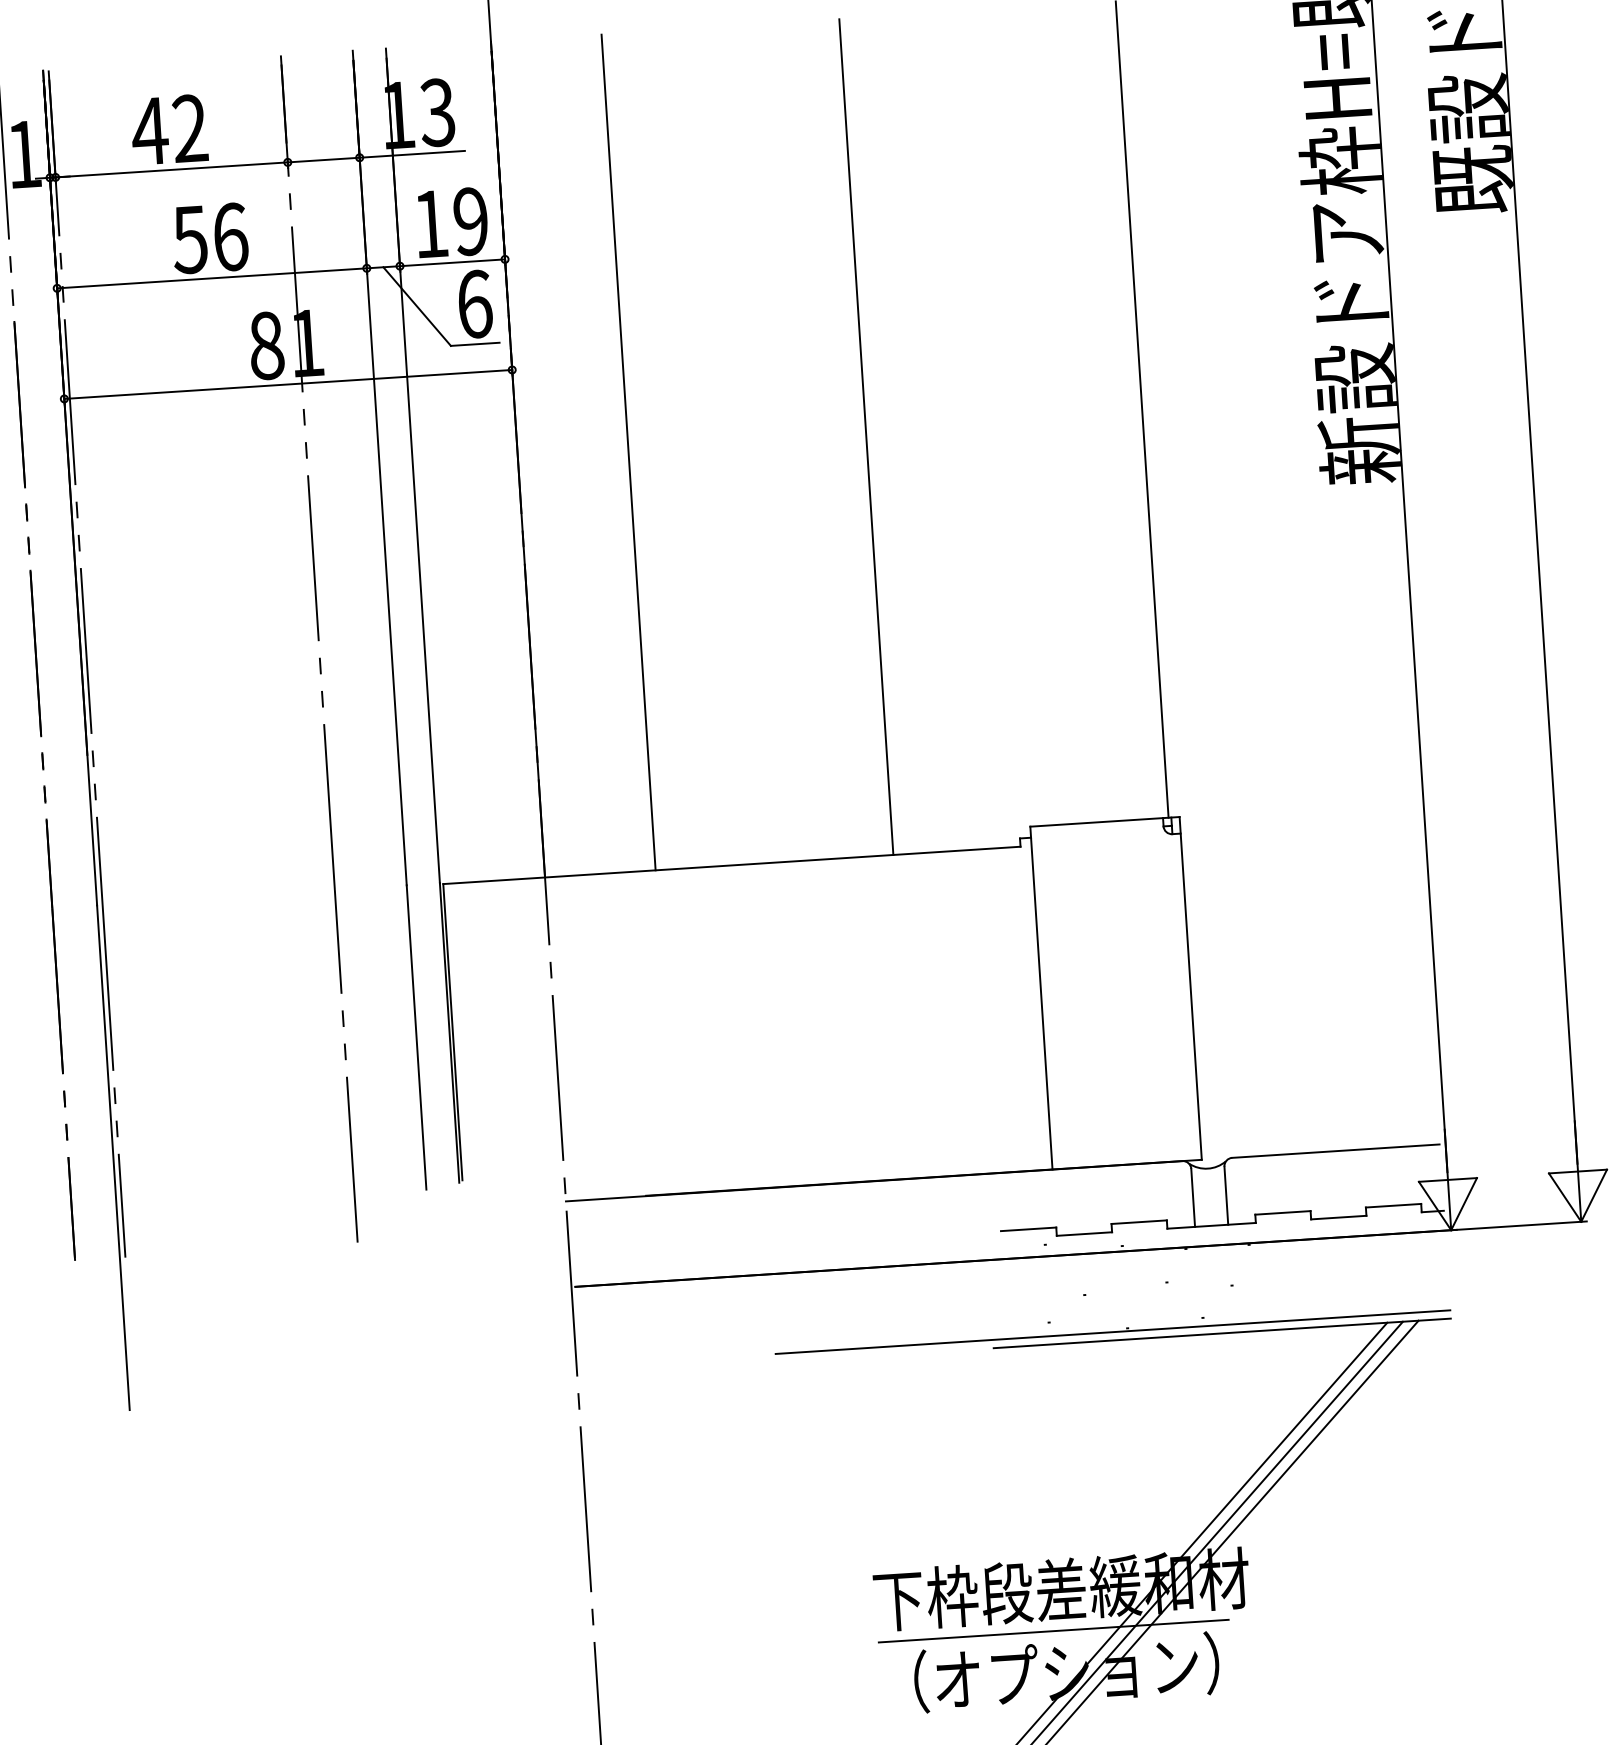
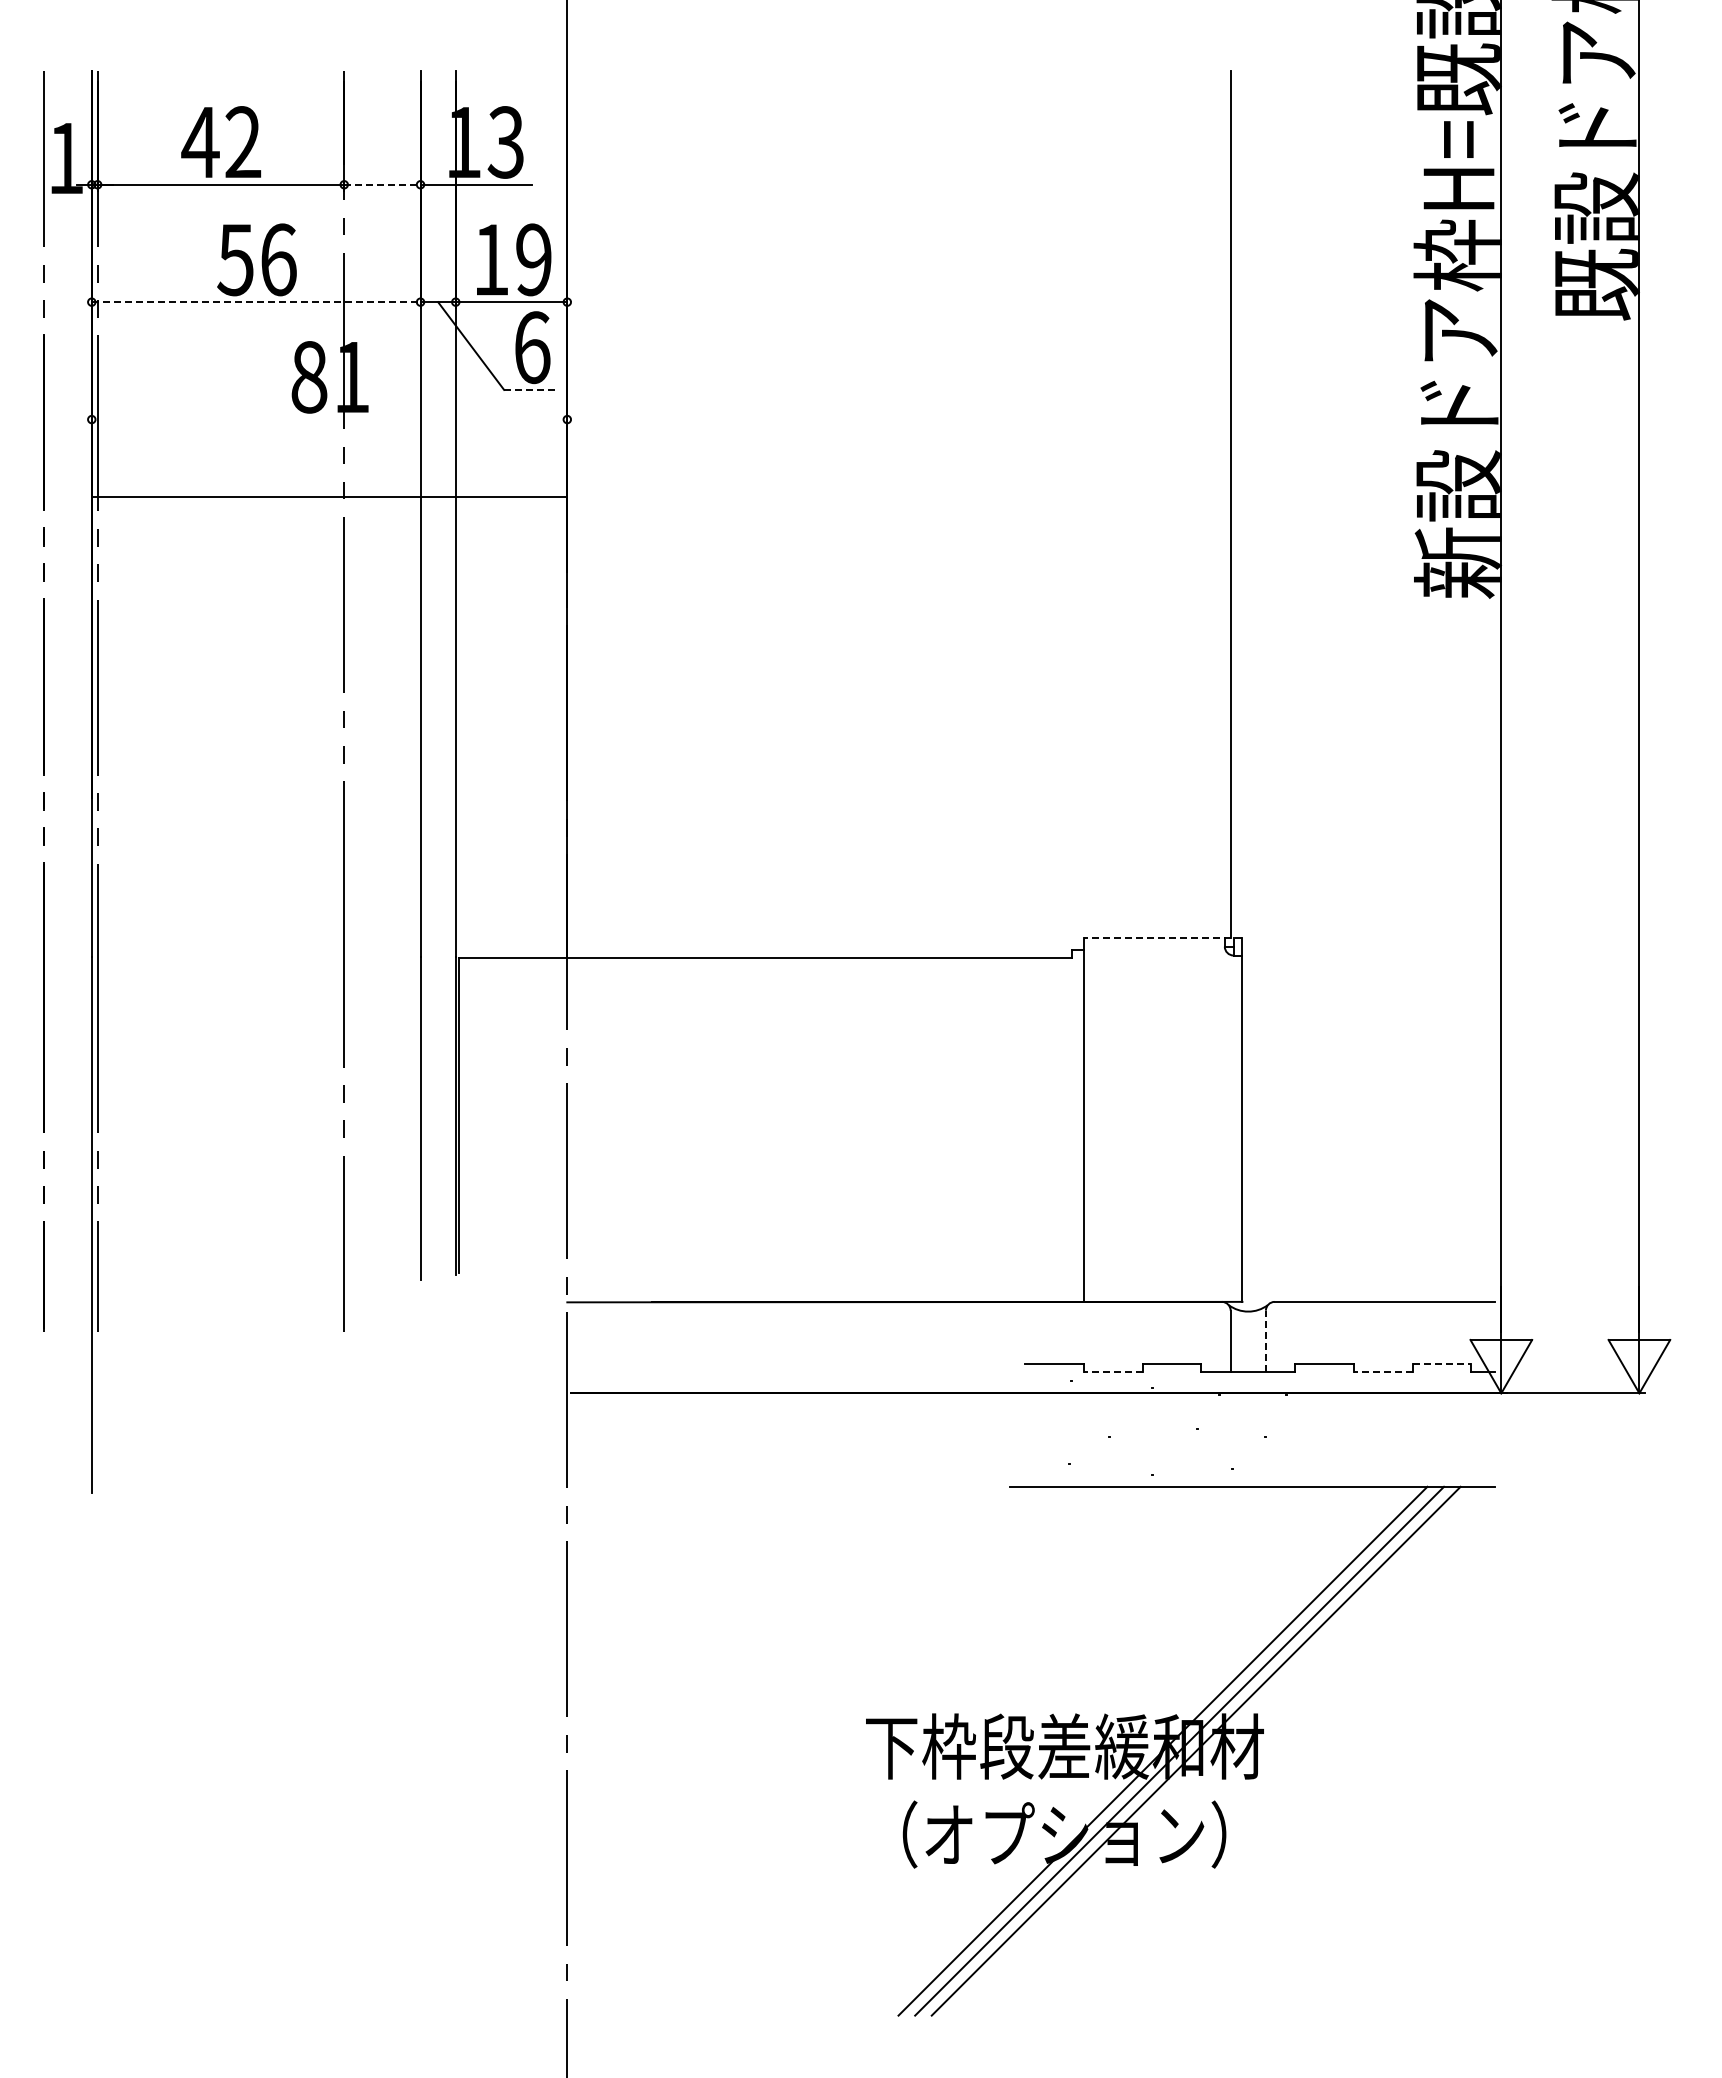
line: (323, 159) -> (382, 184), solid -> dashed
line: (212, 278) -> (256, 302), solid -> dashed
line: (474, 343) -> (529, 389), solid -> dashed
line: (288, 384) -> (329, 496), moved
line: (866, 436) -> (937, 514), removed
line: (628, 452) -> (684, 514), removed
line: (1104, 821) -> (1162, 937), solid -> dashed
line: (1225, 1195) -> (1265, 1341), solid -> dashed
line: (1393, 1205) -> (1442, 1363), solid -> dashed
line: (1338, 1217) -> (1382, 1372), solid -> dashed
line: (1083, 1234) -> (1112, 1372), solid -> dashed
line: (1112, 1332) -> (1136, 1478), removed
line: (1053, 1631) -> (1053, 1790), removed

